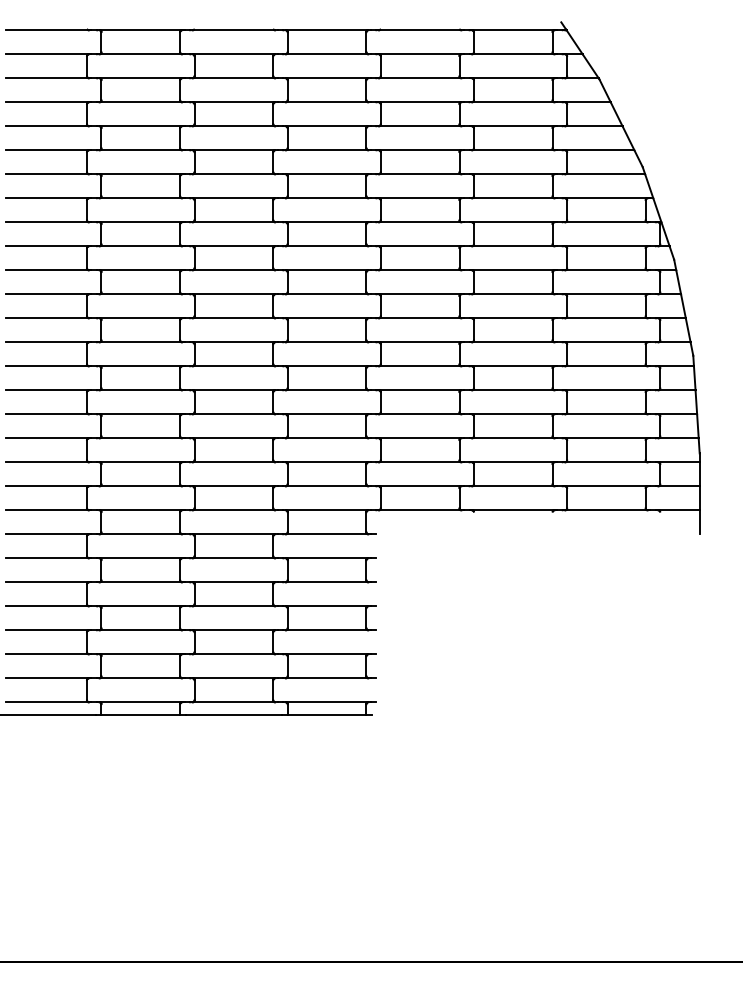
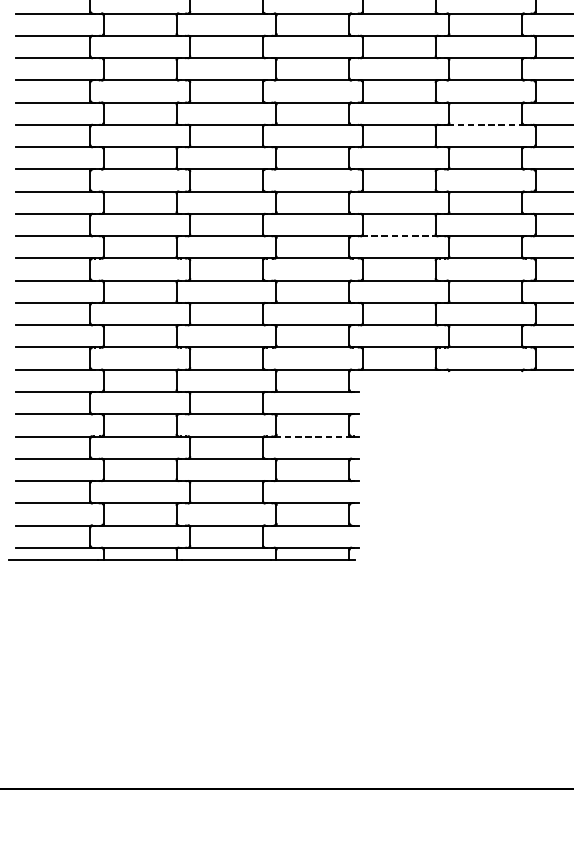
line: (513, 246) -> (485, 125), solid -> dashed
line: (420, 366) -> (399, 236), solid -> dashed
line: (327, 582) -> (313, 436), solid -> dashed

